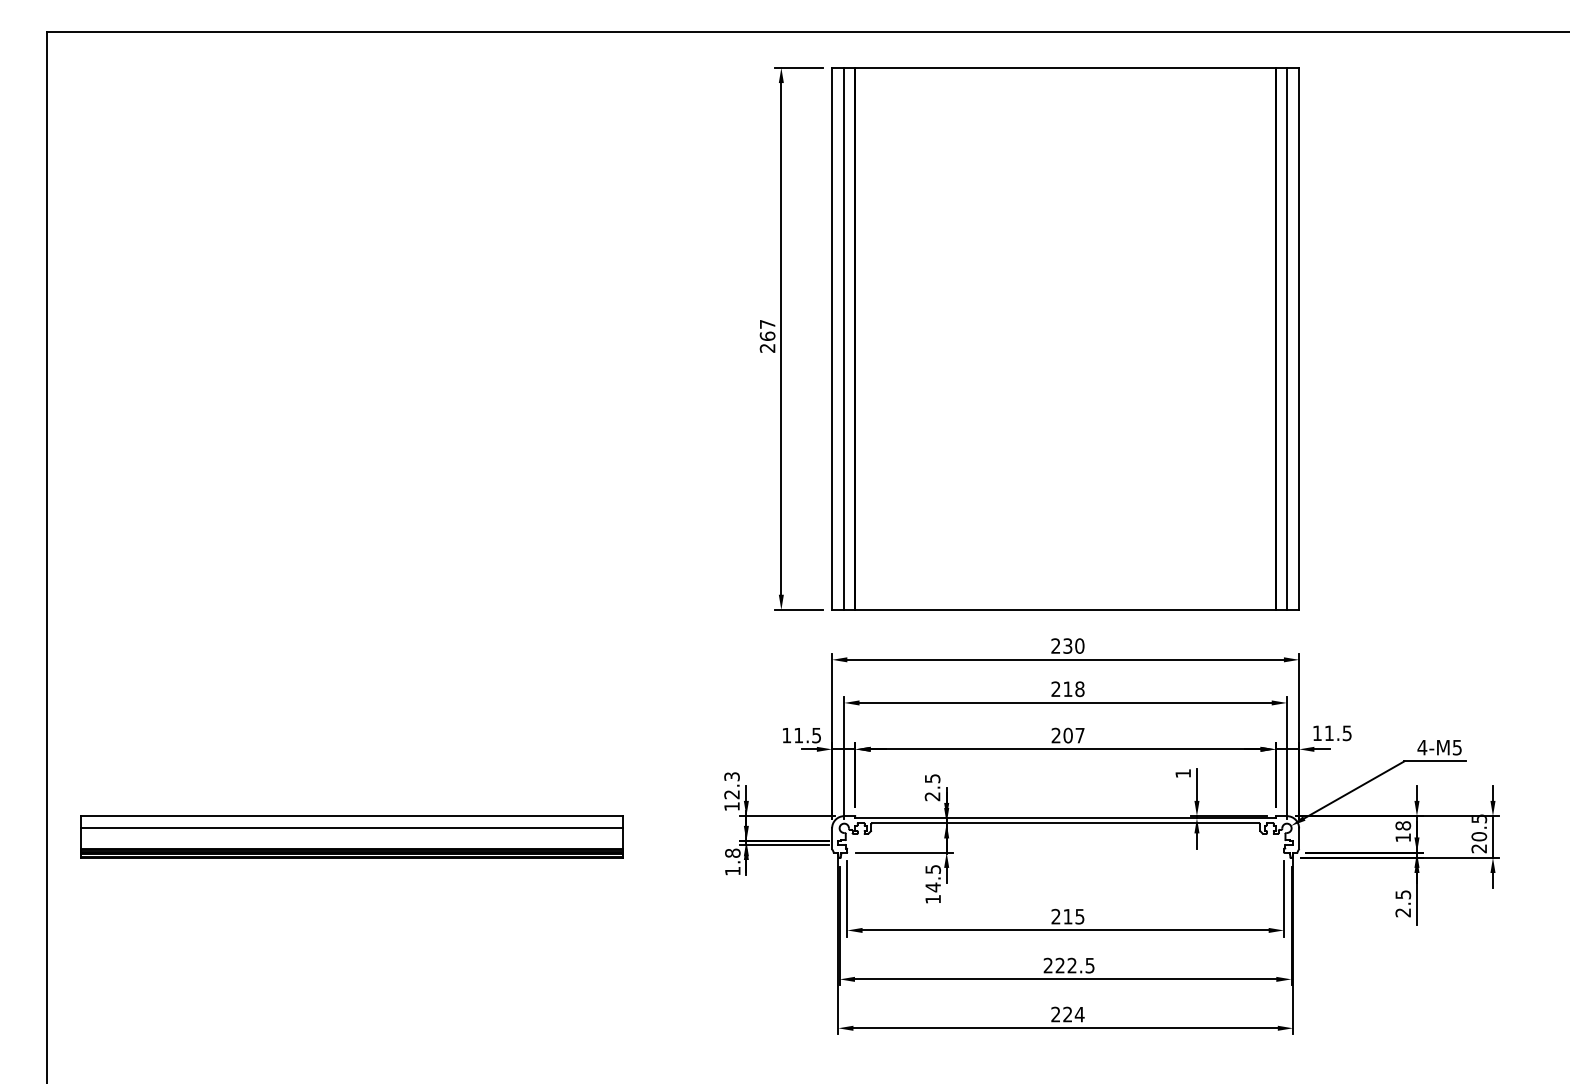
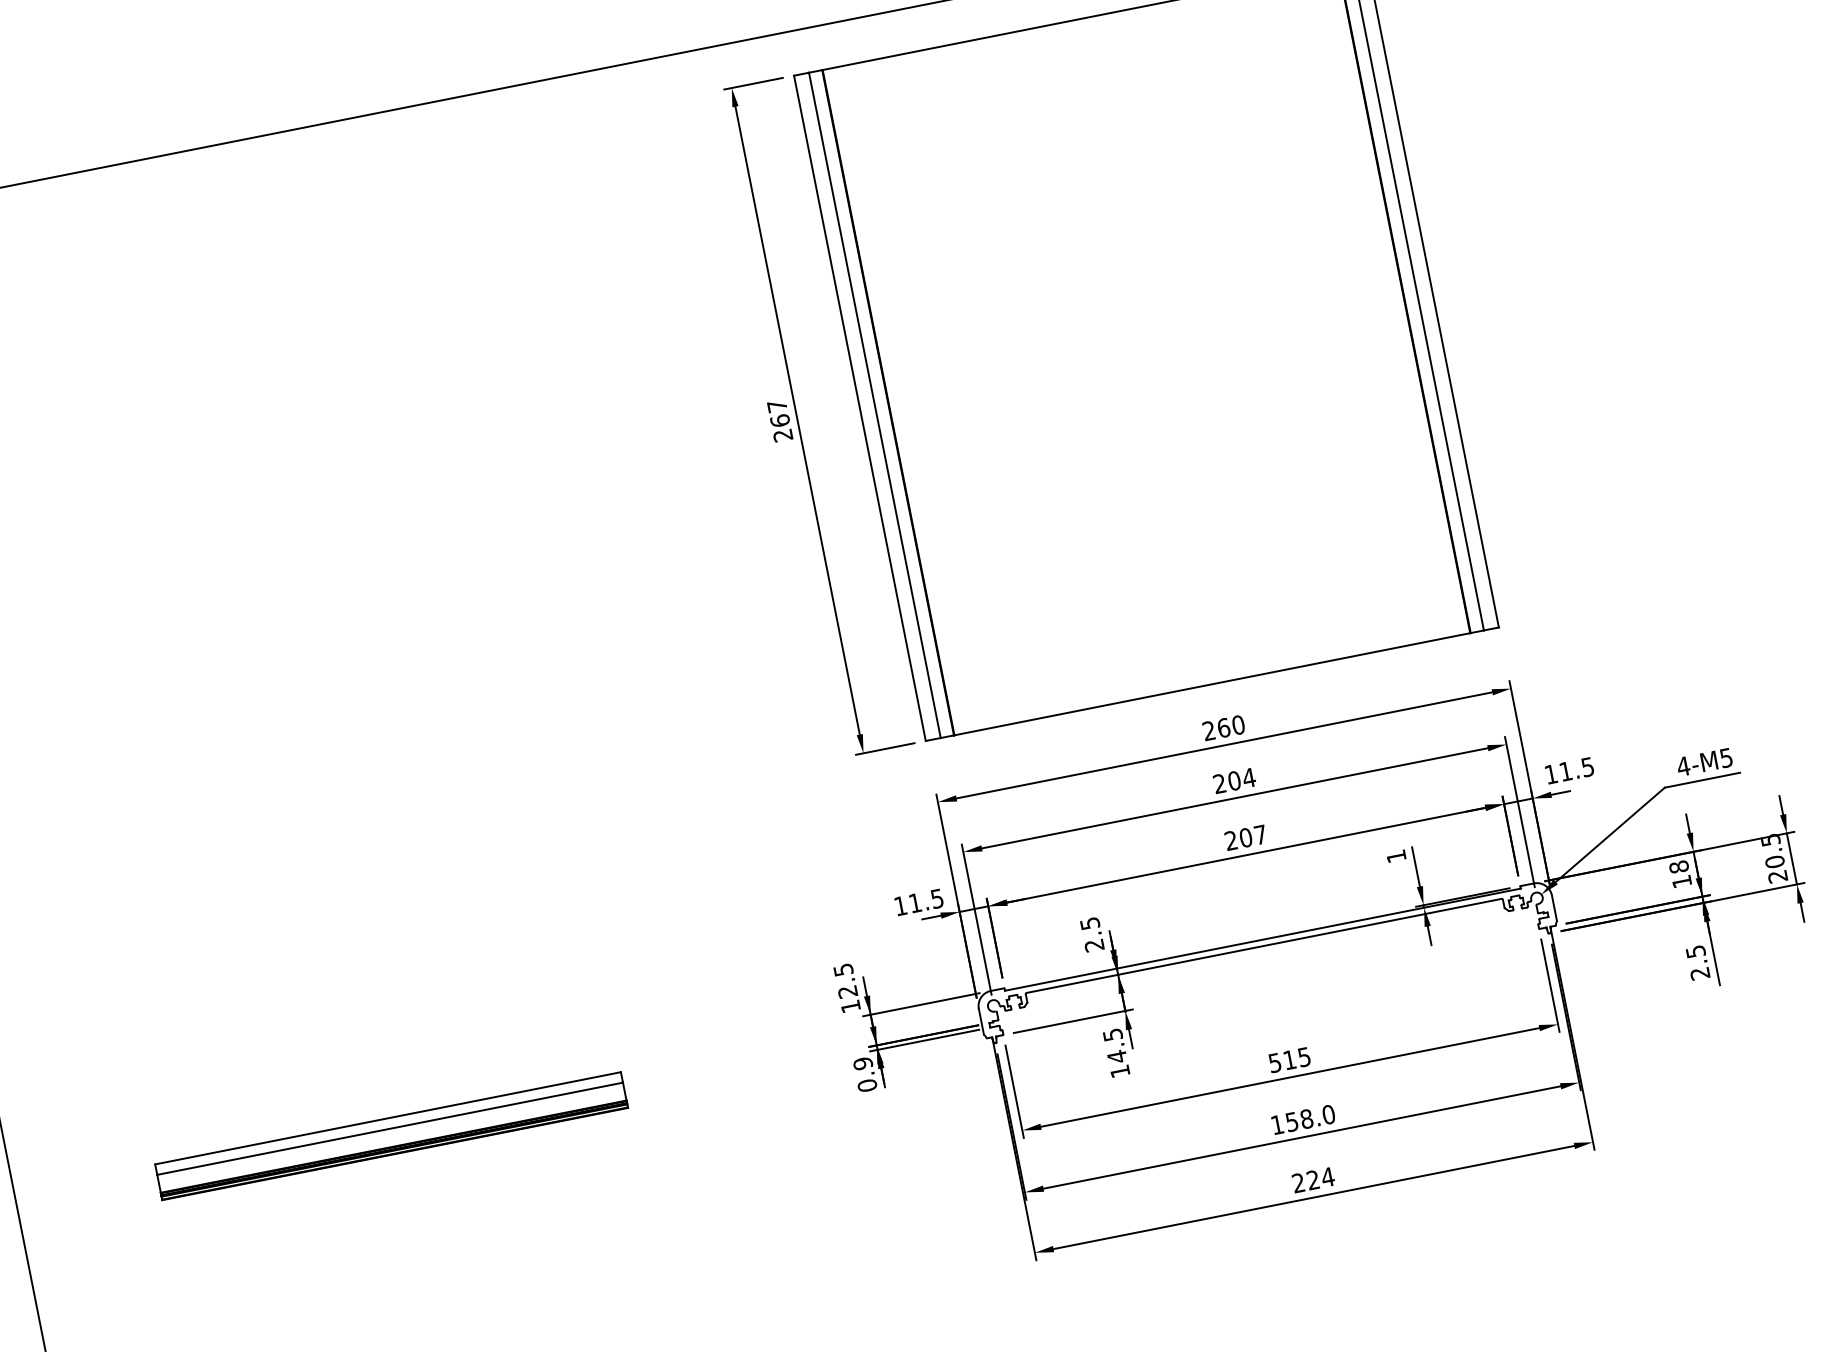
text: (1067, 645) -> (1223, 727), 230 -> 260
text: (1073, 689) -> (1241, 779), 218 -> 204
text: (731, 776) -> (842, 969), 12.3 -> 12.5
part: (351, 836) -> (391, 1135), size x0.7
text: (732, 861) -> (864, 1073), 1.8 -> 0.9
text: (1055, 916) -> (1274, 1062), 215 -> 515
text: (1068, 965) -> (1302, 1119), 222.5 -> 158.0

